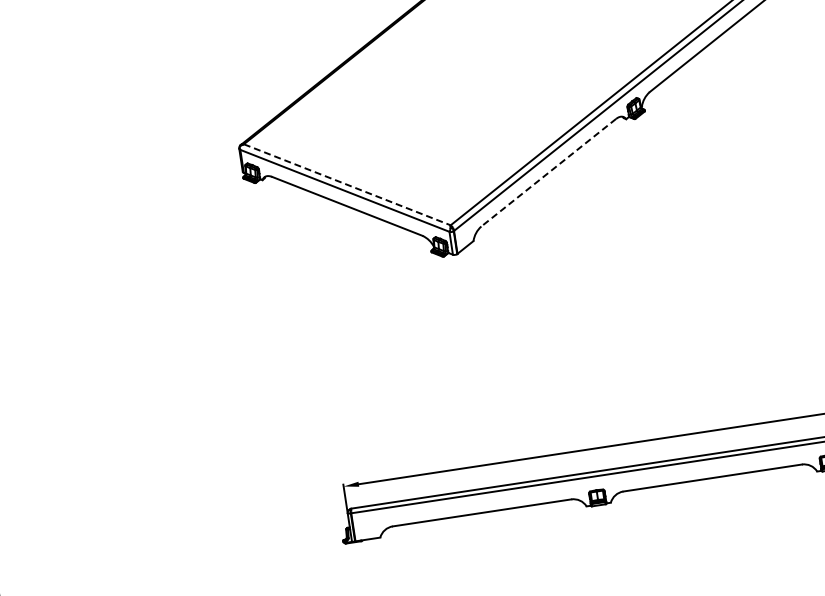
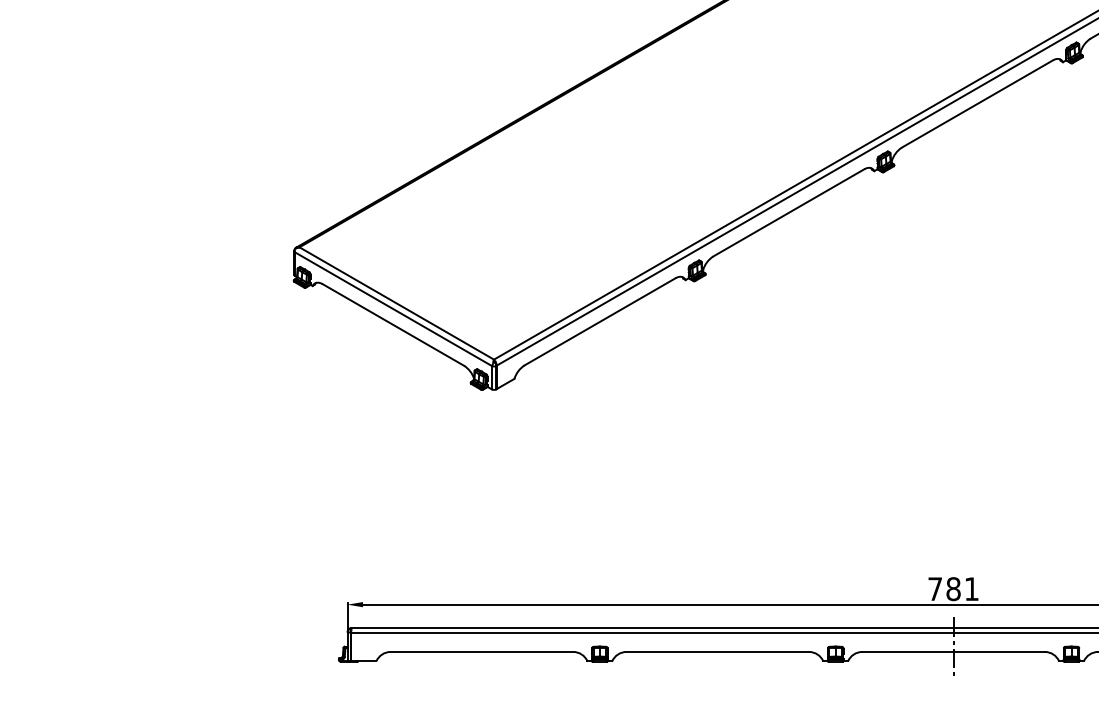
line: (548, 173) -> (599, 322), dashed -> solid
line: (348, 184) -> (397, 303), dashed -> solid

